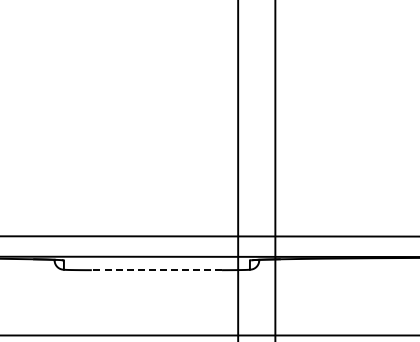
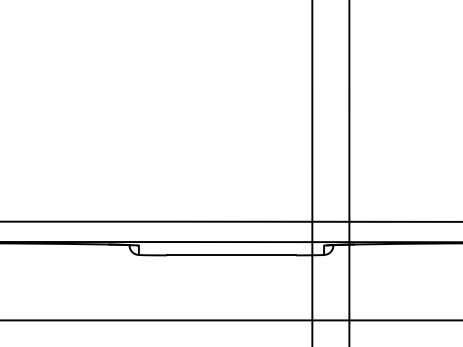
line: (156, 270) -> (231, 255), dashed -> solid

